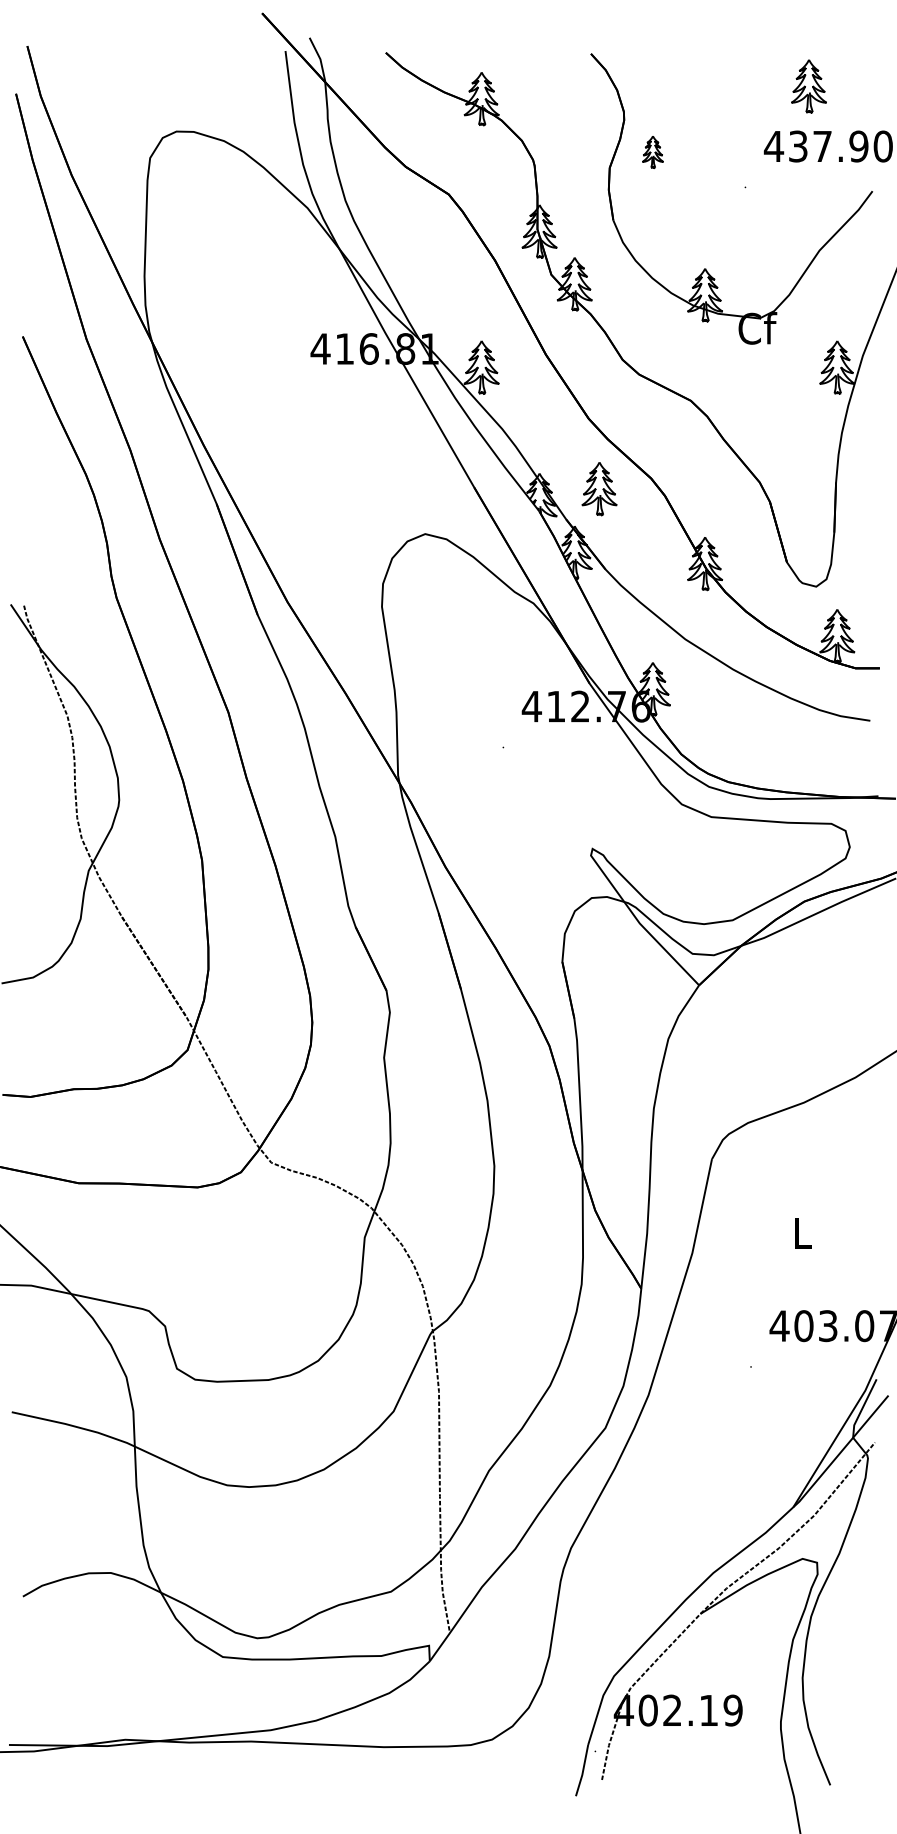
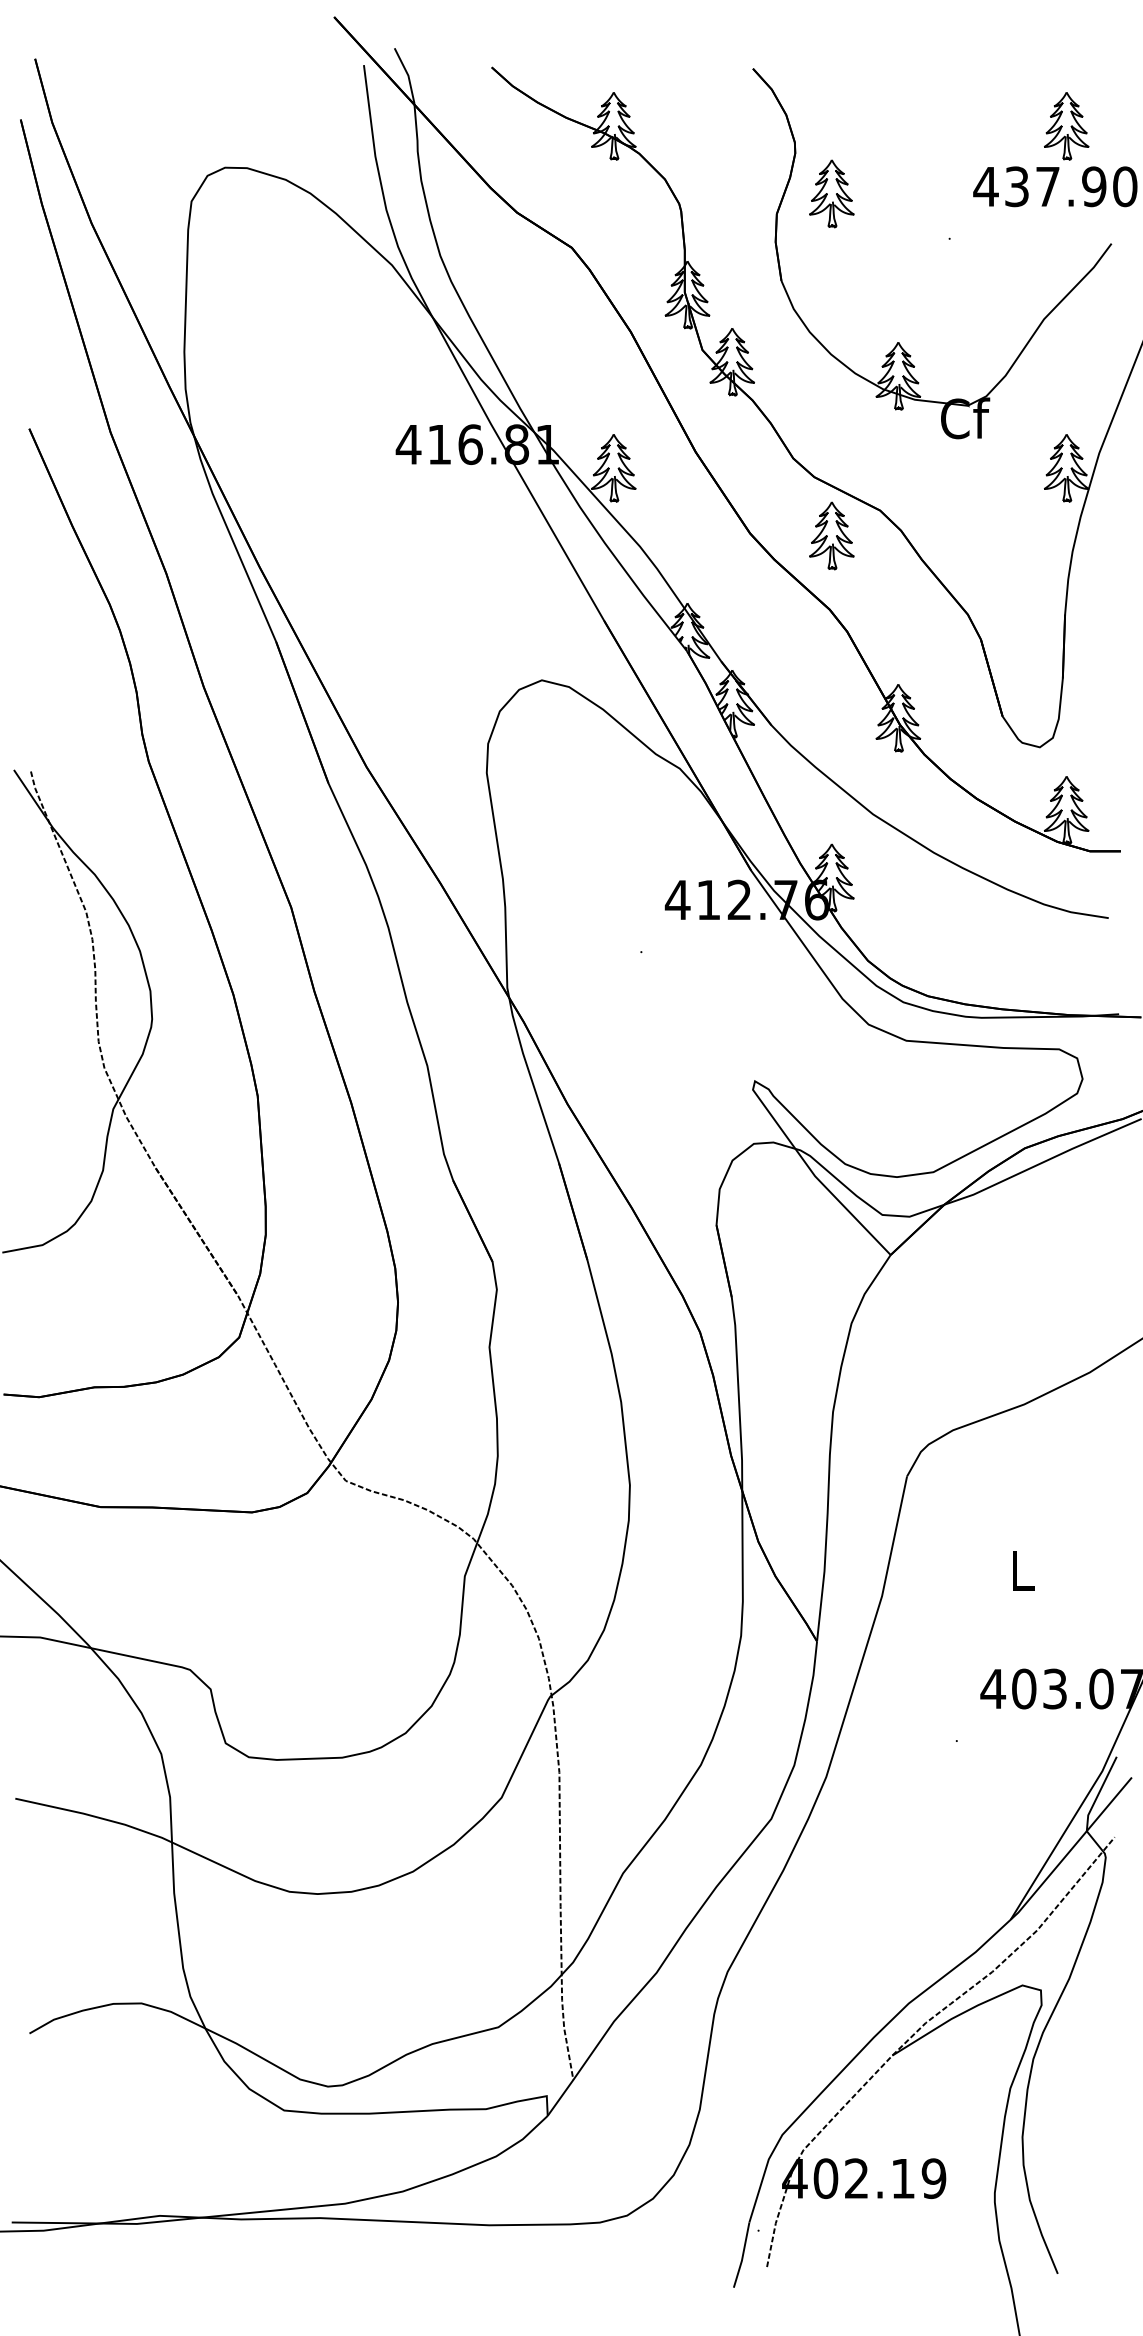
part: (808, 86) -> (1066, 126), moved
part: (652, 151) -> (831, 193), size x1.67
part: (599, 488) -> (831, 535), moved

